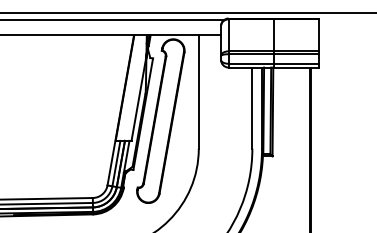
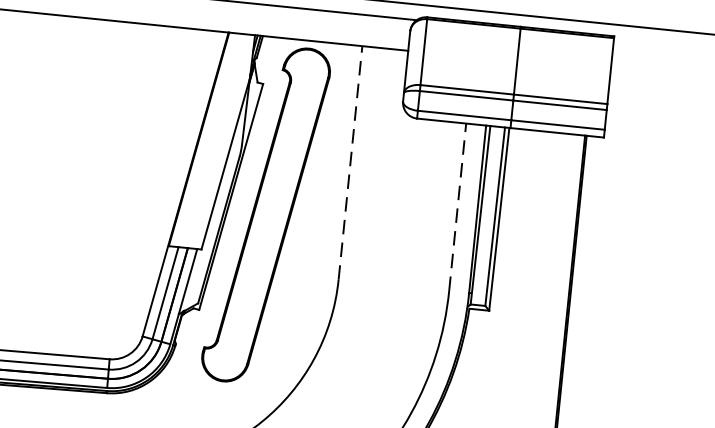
line: (198, 92) -> (349, 163), solid -> dashed
line: (252, 108) -> (457, 208), solid -> dashed

